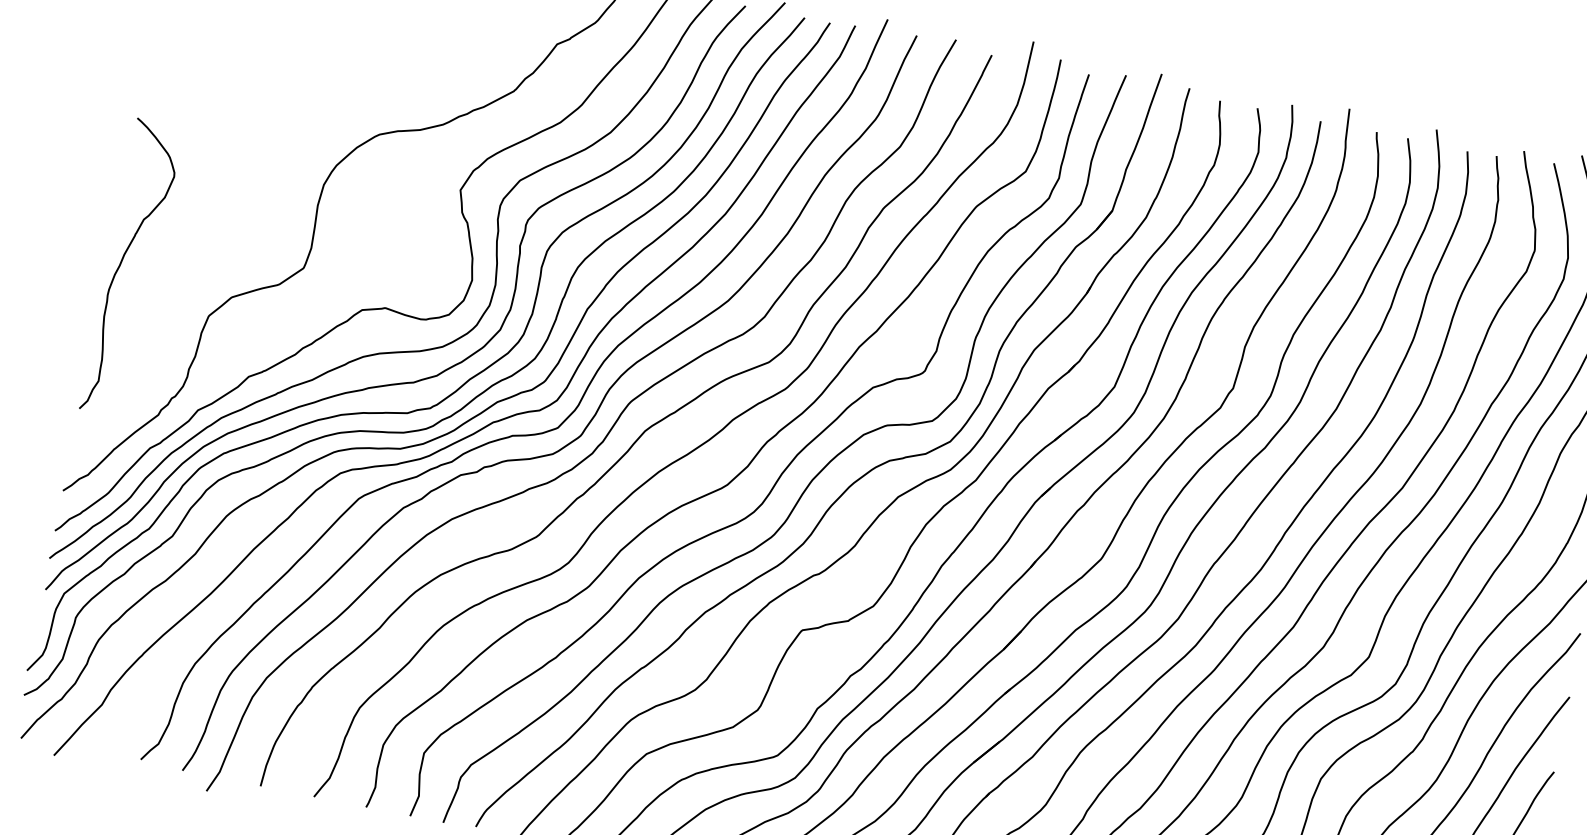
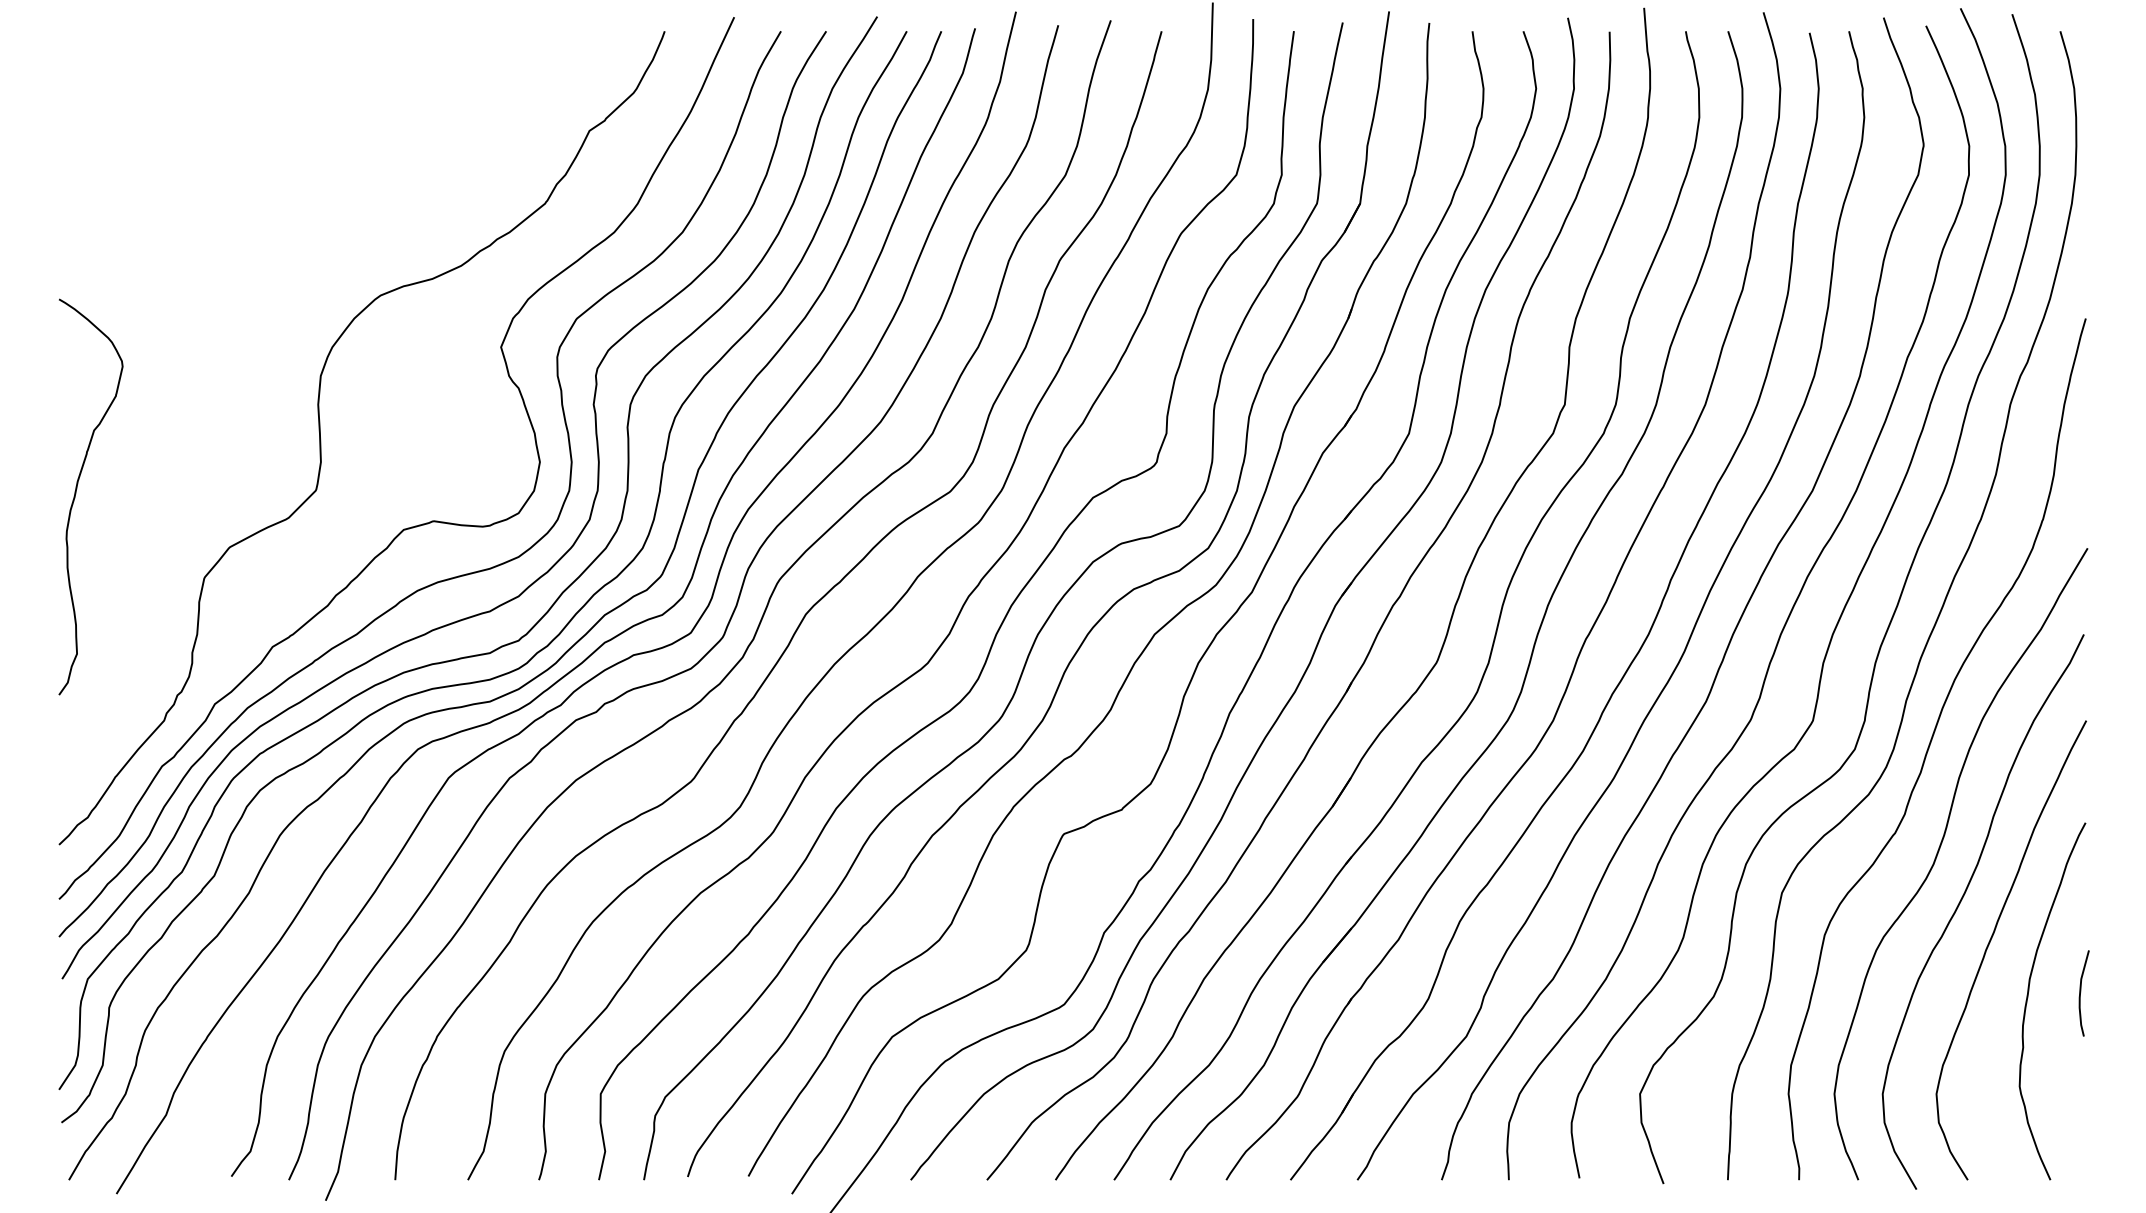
curve: (121, 263) -> (76, 494), moved

